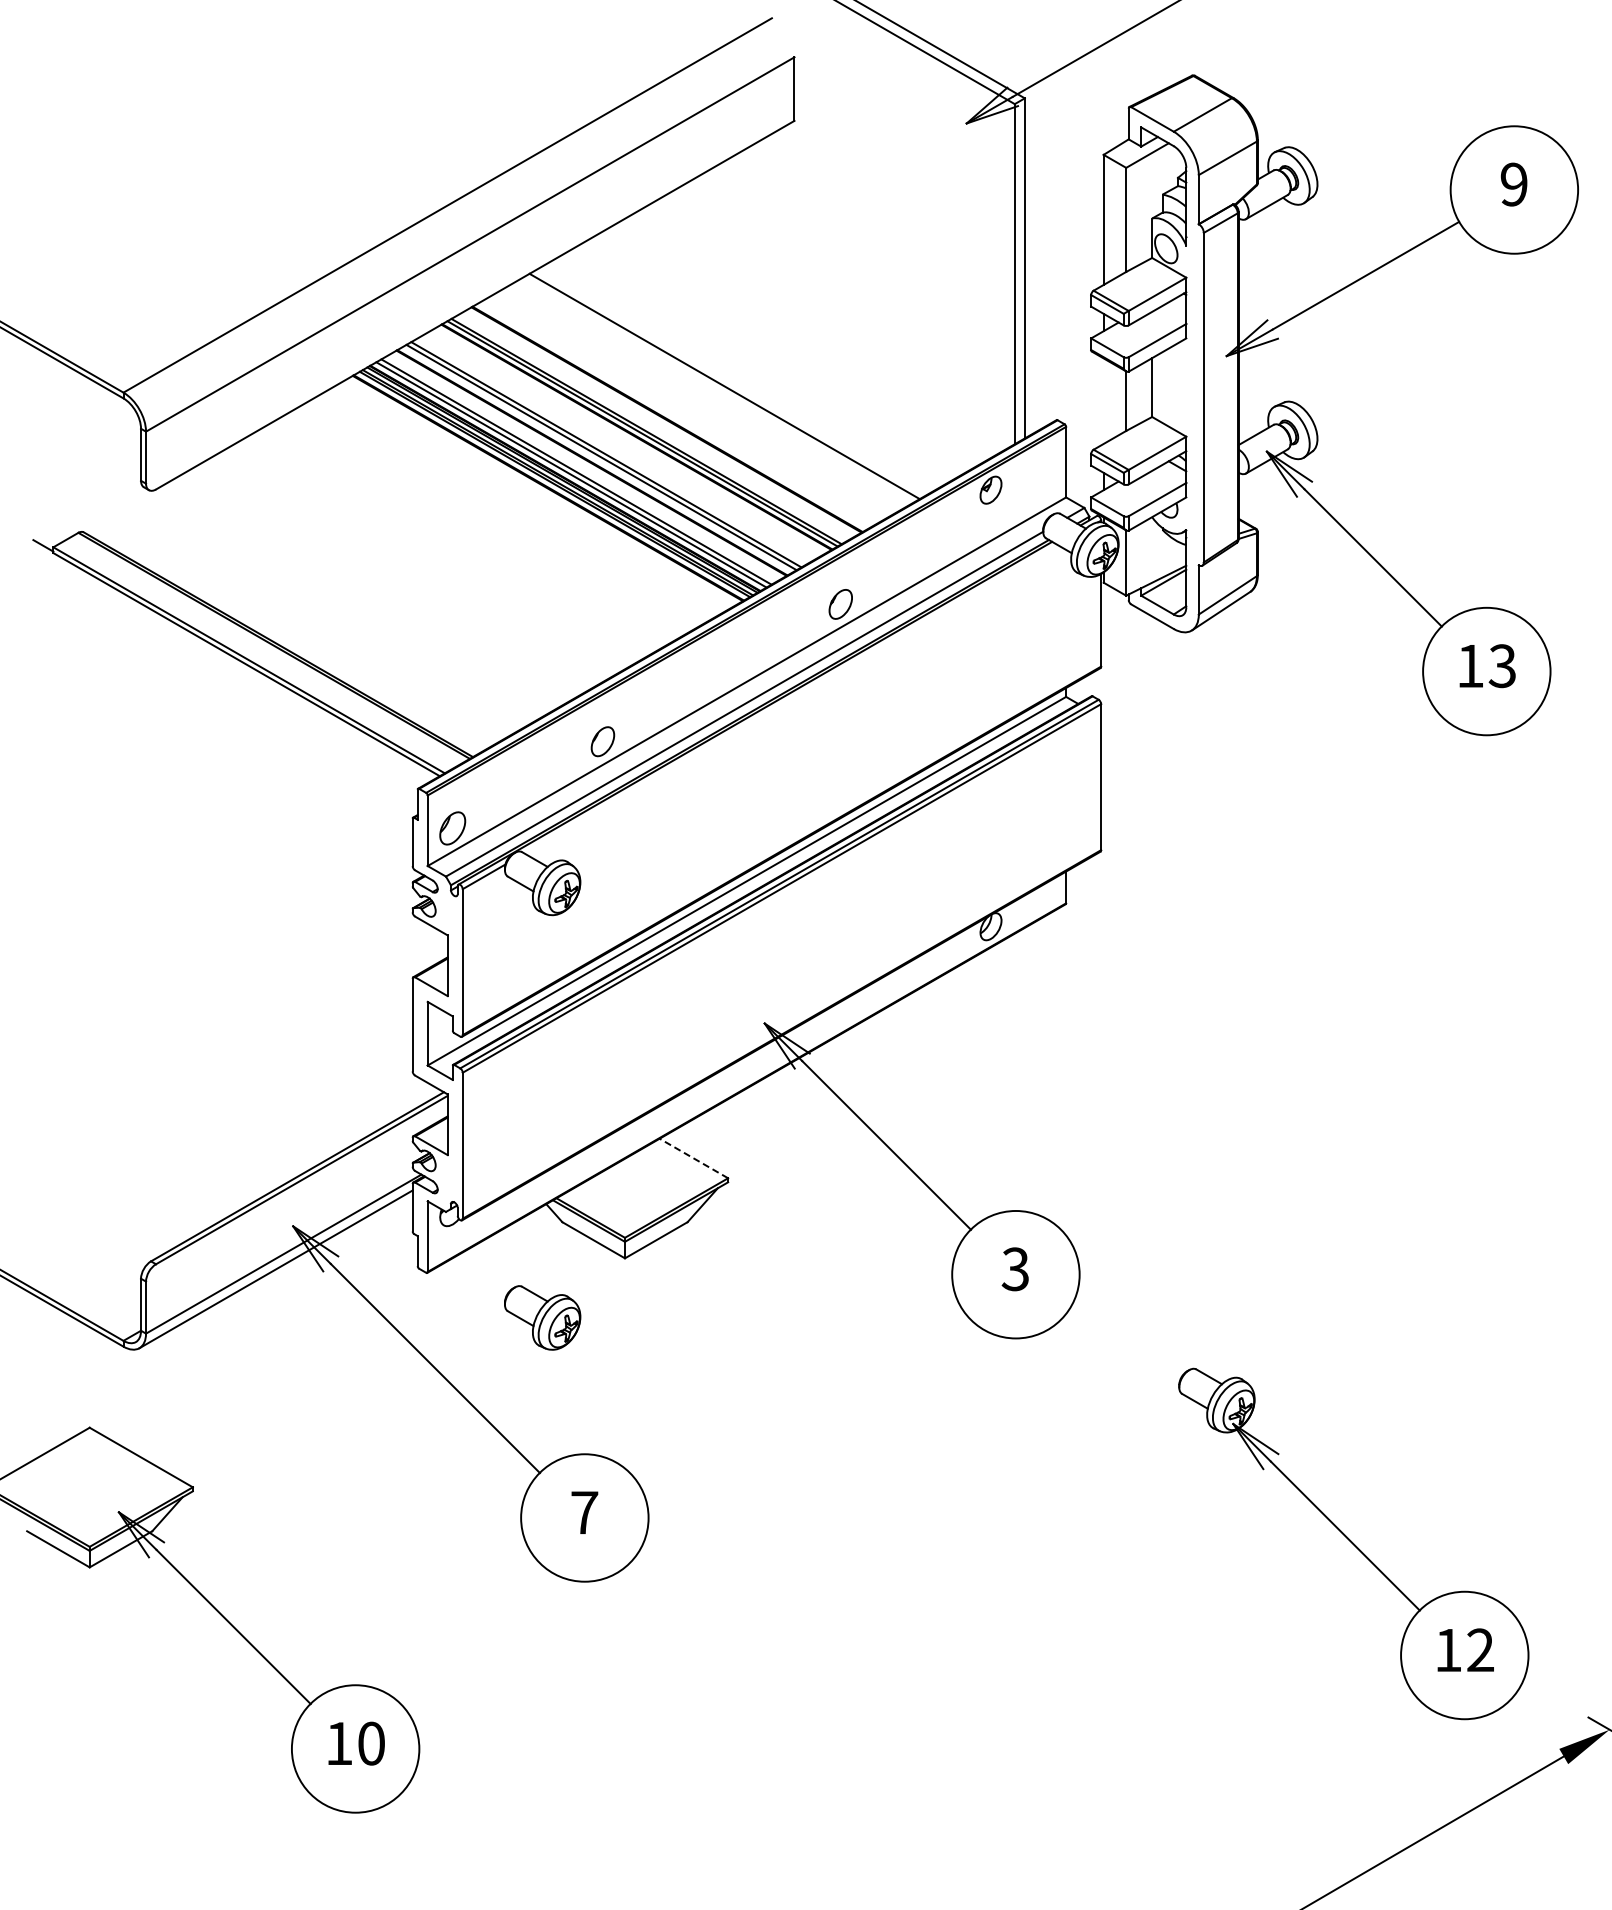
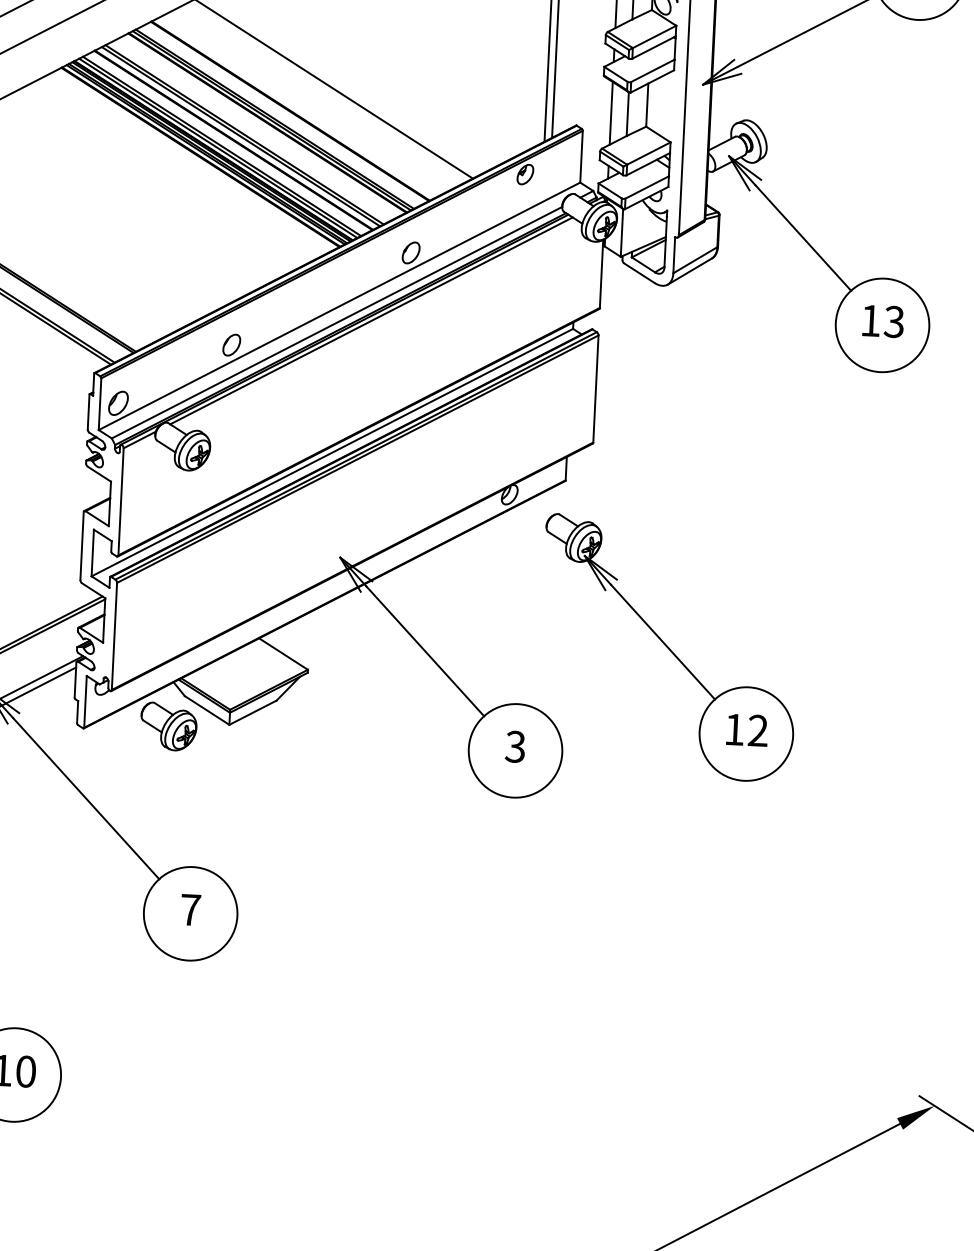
line: (1103, 400) -> (611, 112), added
line: (791, 699) -> (371, 320), added
line: (693, 1158) -> (283, 654), dashed -> solid
part: (542, 1317) -> (168, 726), moved
part: (1353, 1543) -> (668, 647), moved

